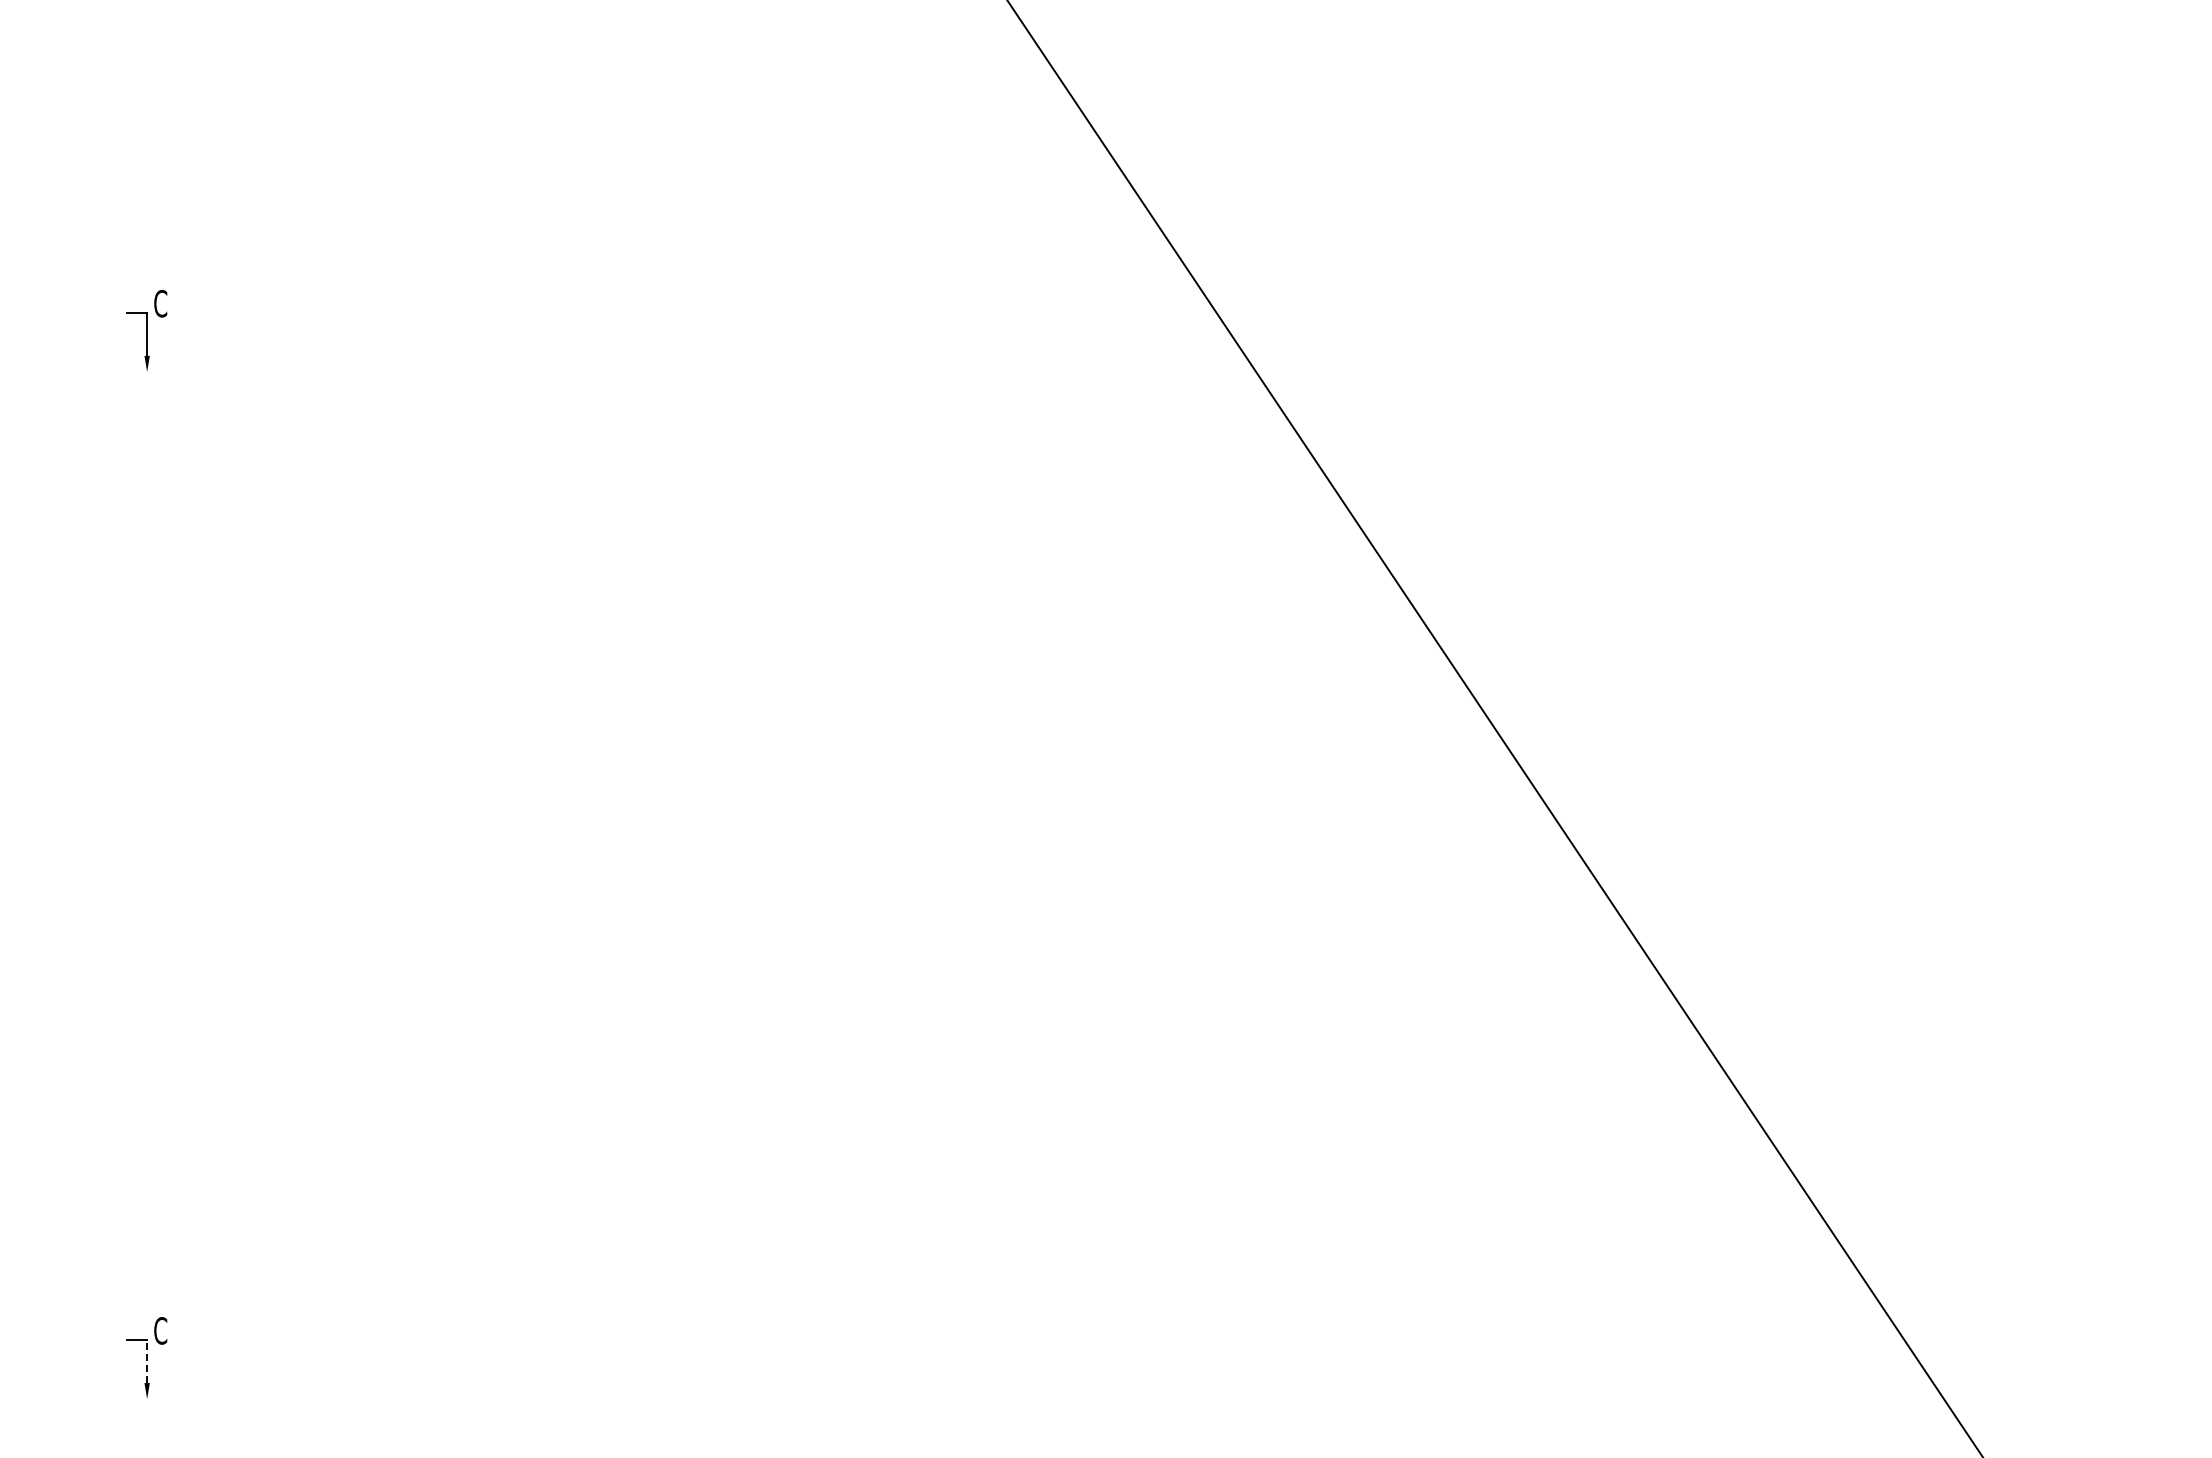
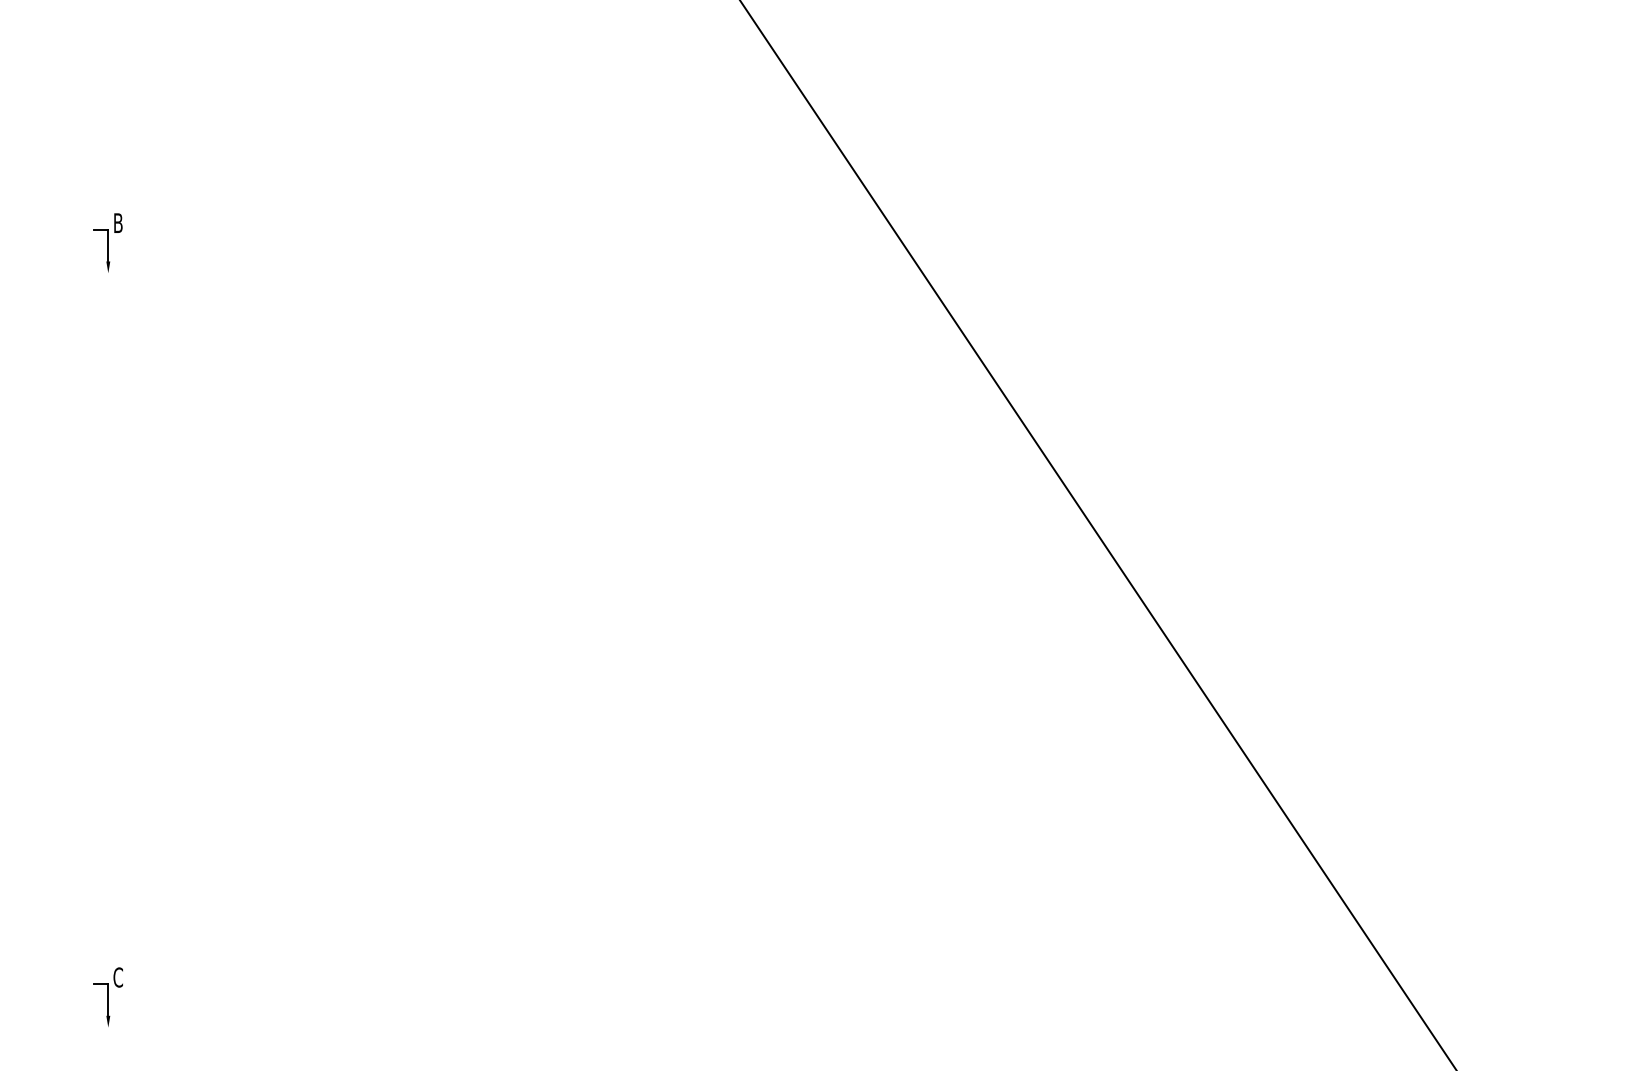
text: (160, 303) -> (118, 223), C -> B
line: (147, 1361) -> (108, 1000), dashed -> solid

